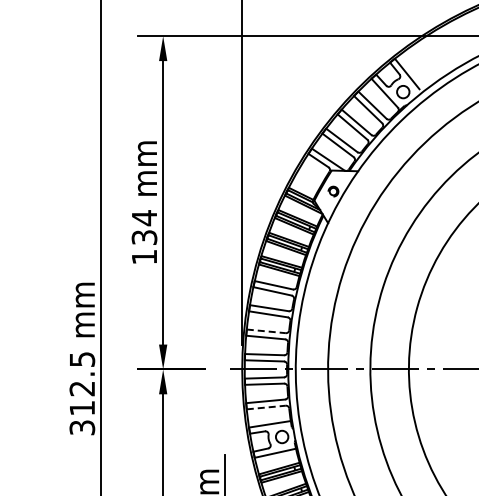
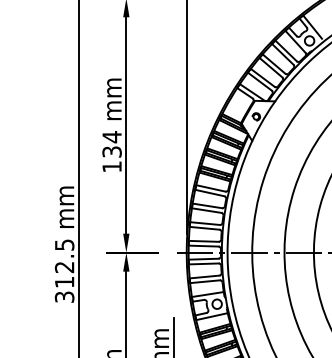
line: (266, 331) -> (205, 223), dashed -> solid
line: (266, 407) -> (205, 281), dashed -> solid

